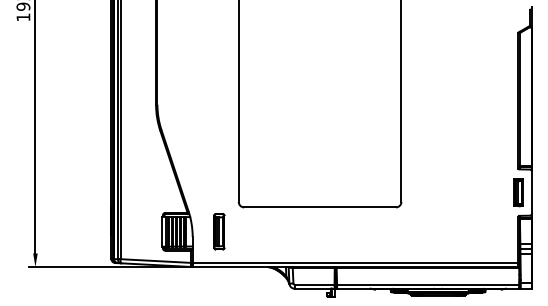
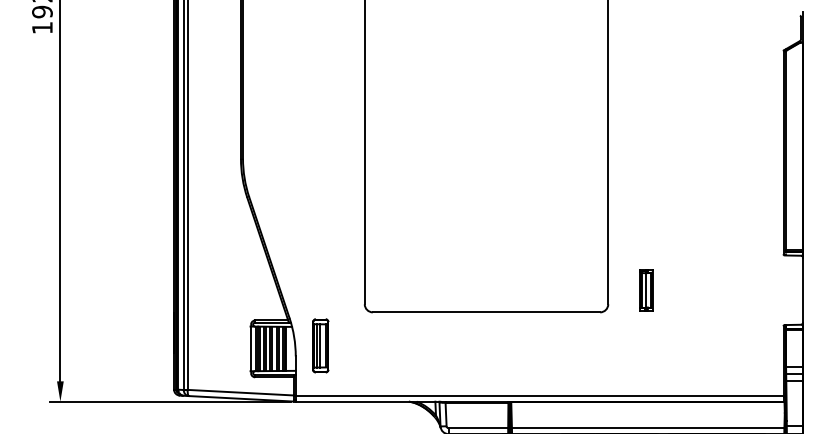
part: (518, 192) -> (645, 290), moved
part: (219, 231) -> (320, 345), moved

